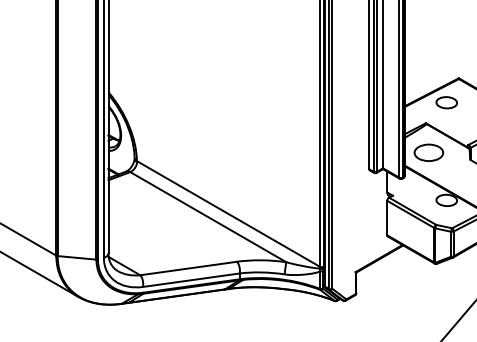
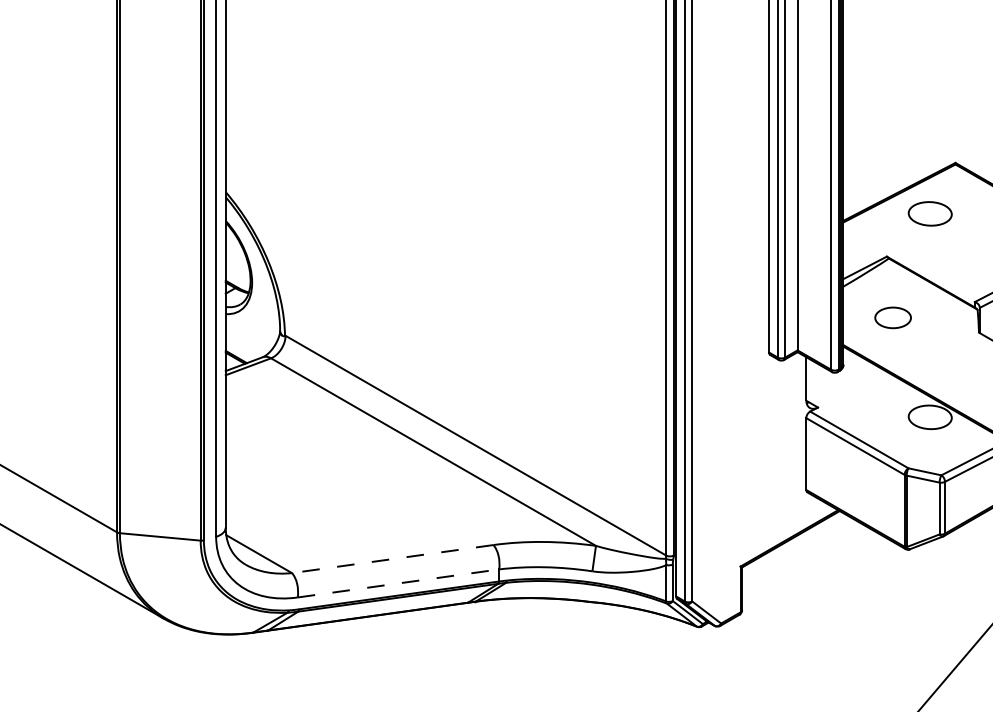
part: (428, 152) -> (892, 317), size x0.6
line: (188, 268) -> (392, 559), solid -> dashed
line: (191, 280) -> (398, 584), solid -> dashed

